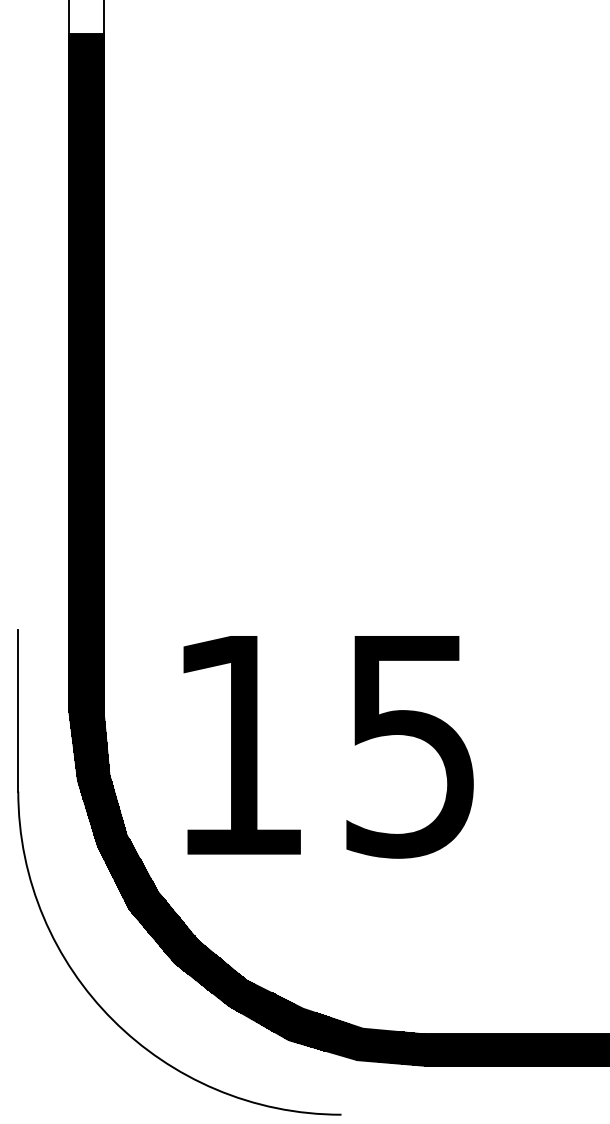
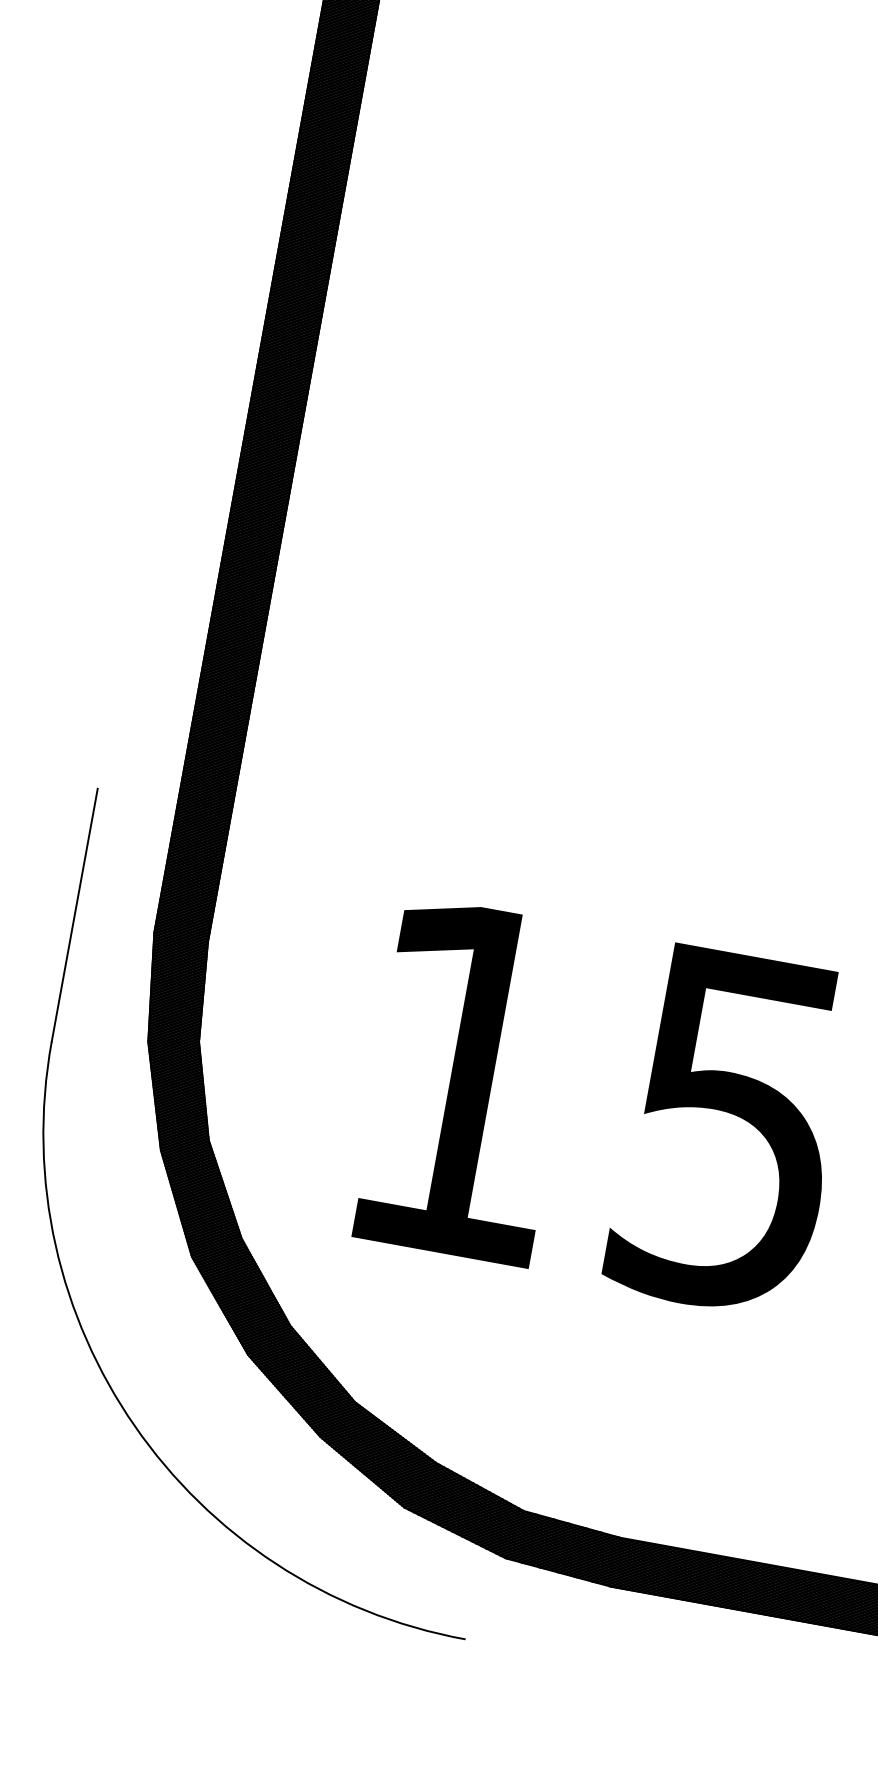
text: (328, 747) -> (602, 1109), moved

